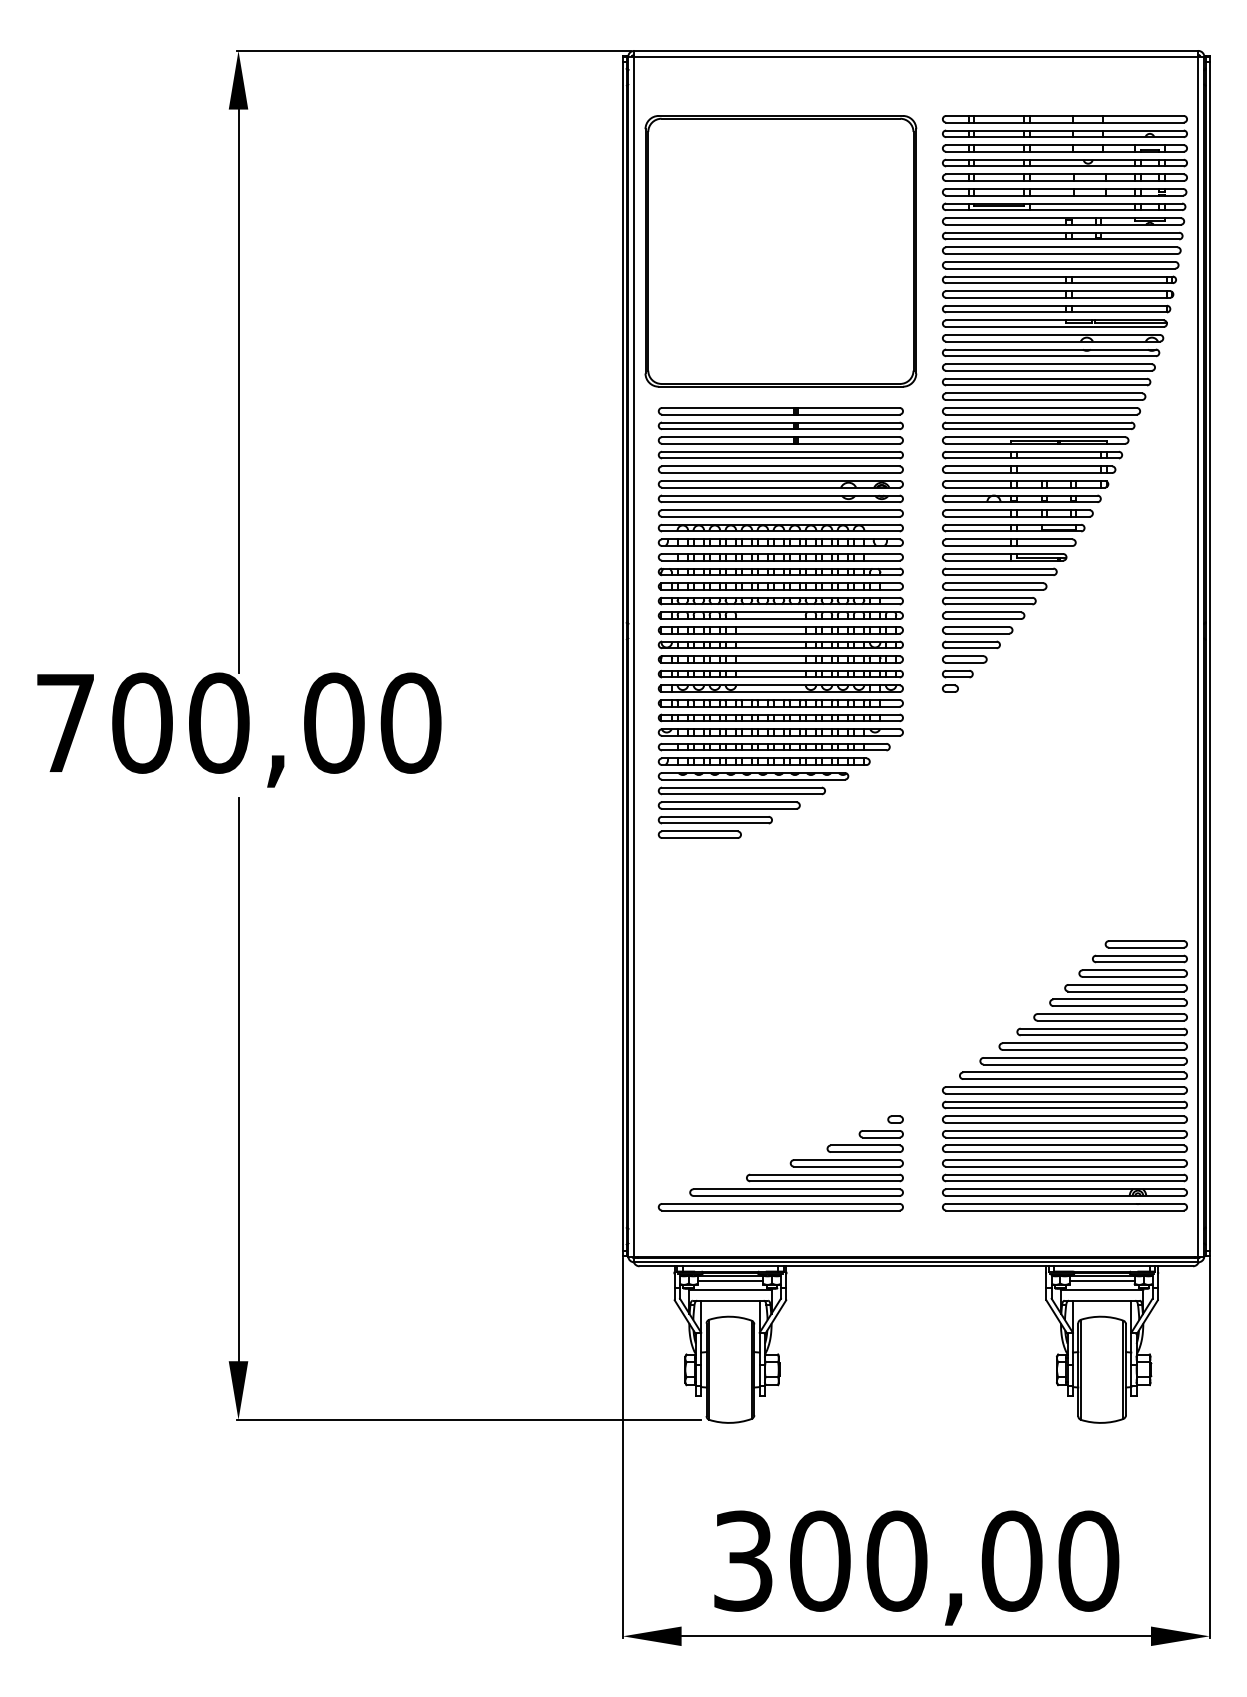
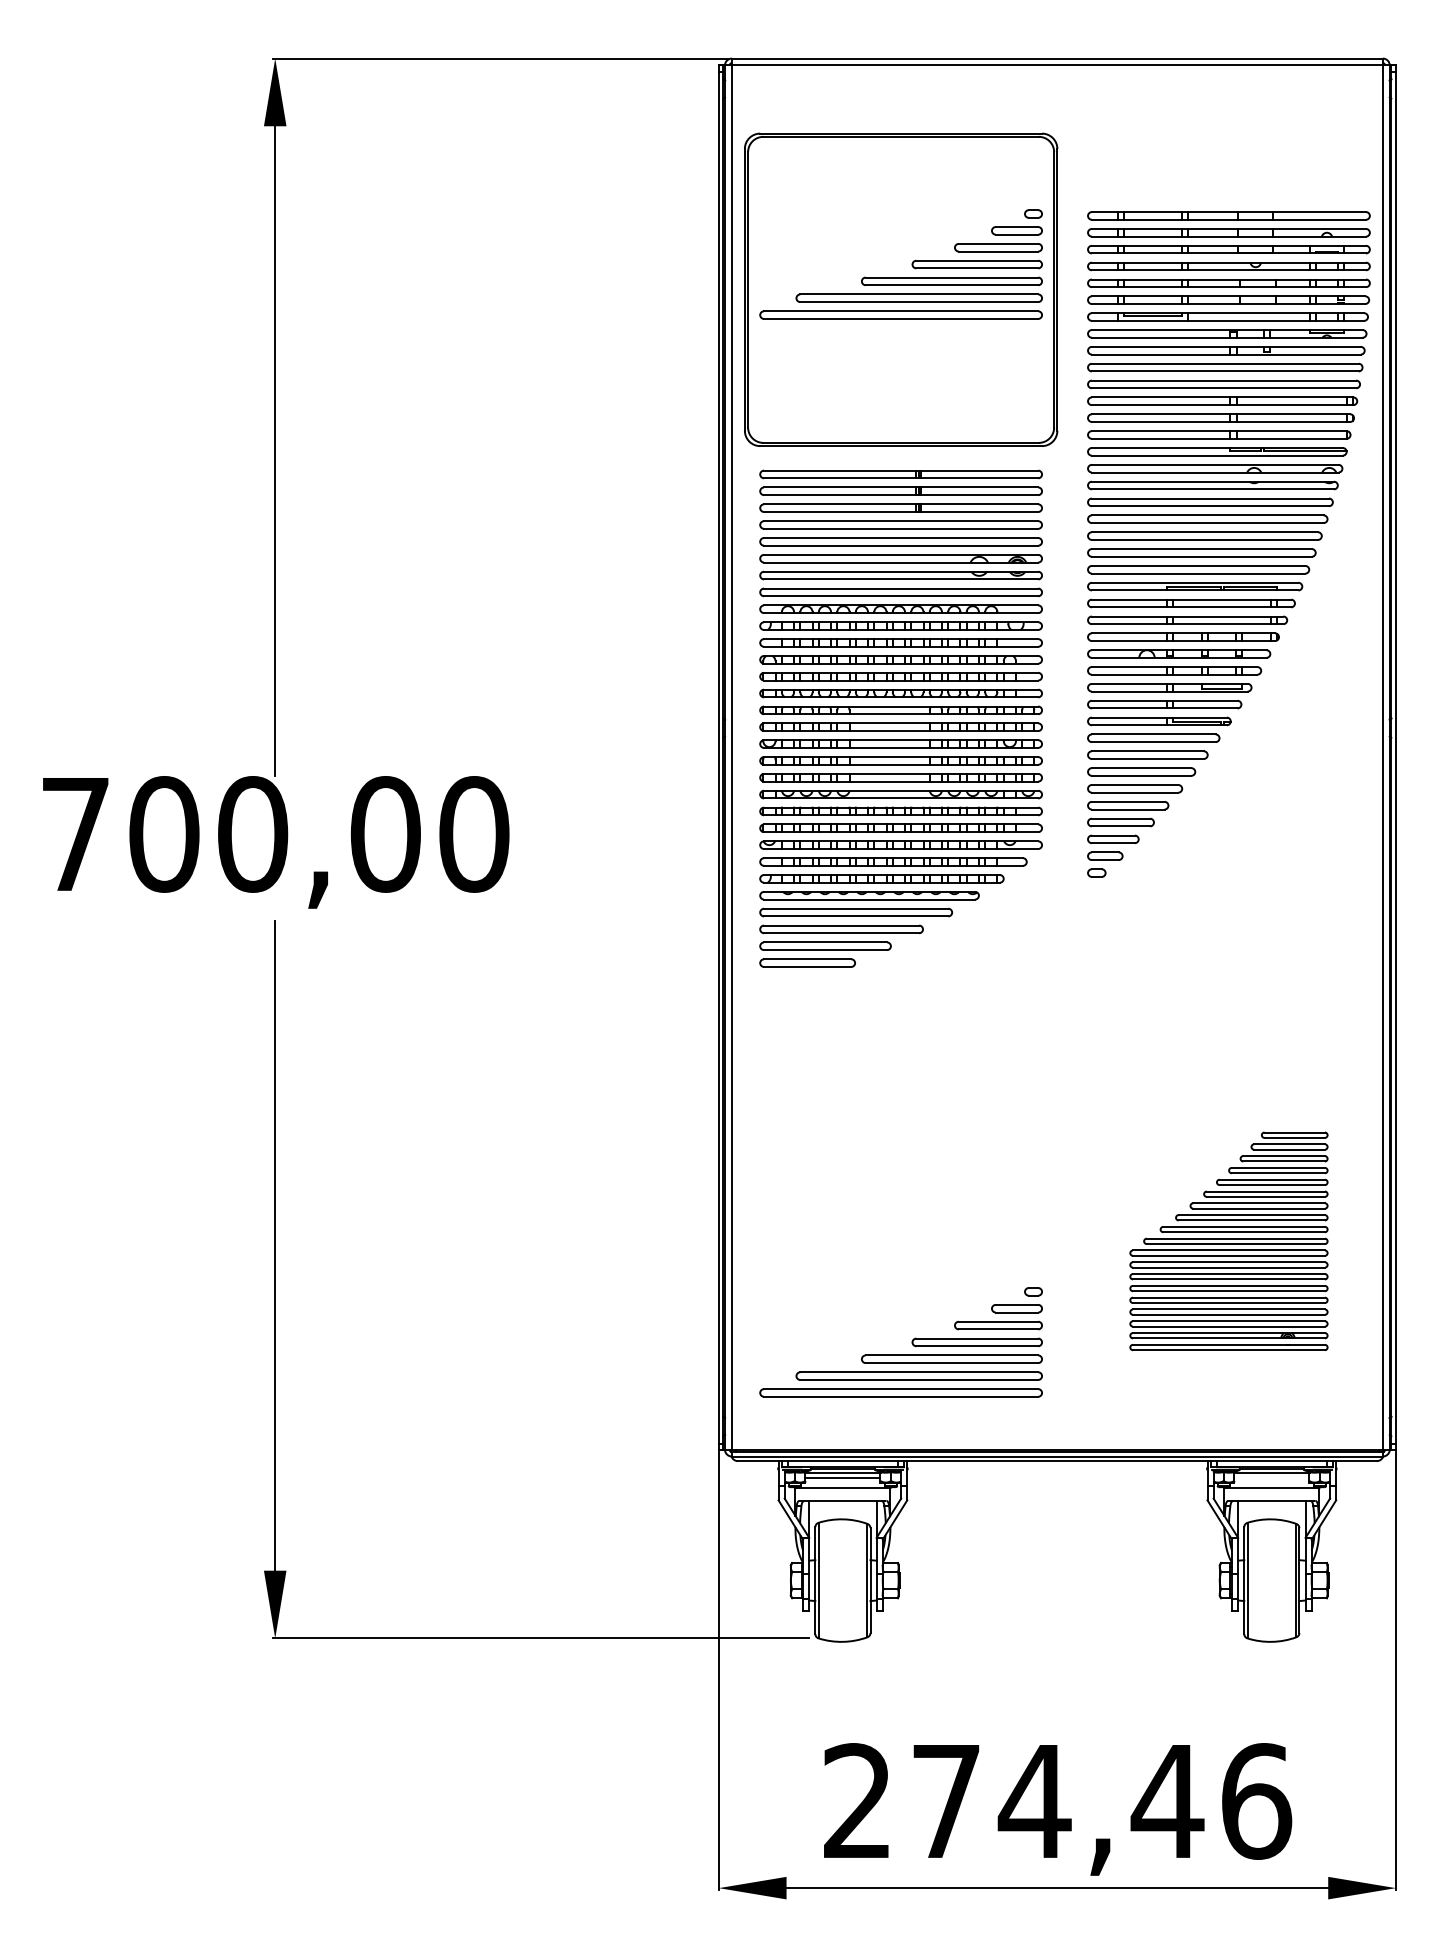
part: (789, 229) -> (911, 264), added
part: (1064, 403) -> (1228, 543), moved
part: (1064, 1075) -> (1228, 1240), size x0.7
line: (1101, 1280) -> (1271, 1477), removed
text: (916, 1560) -> (1057, 1800), 300,00 -> 274,46

